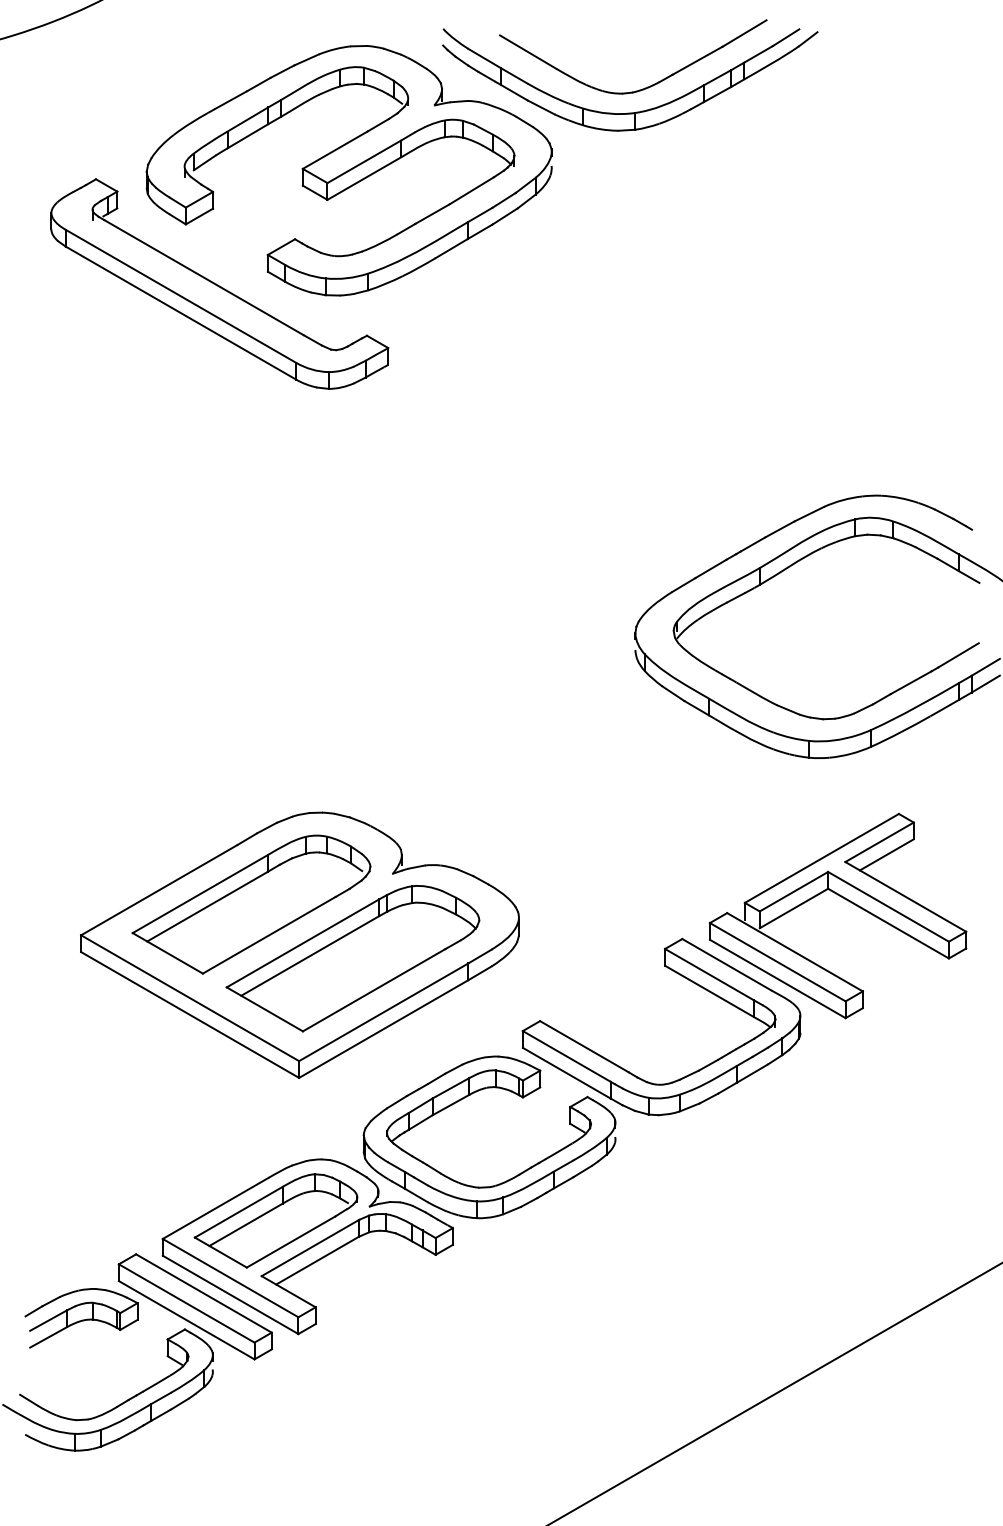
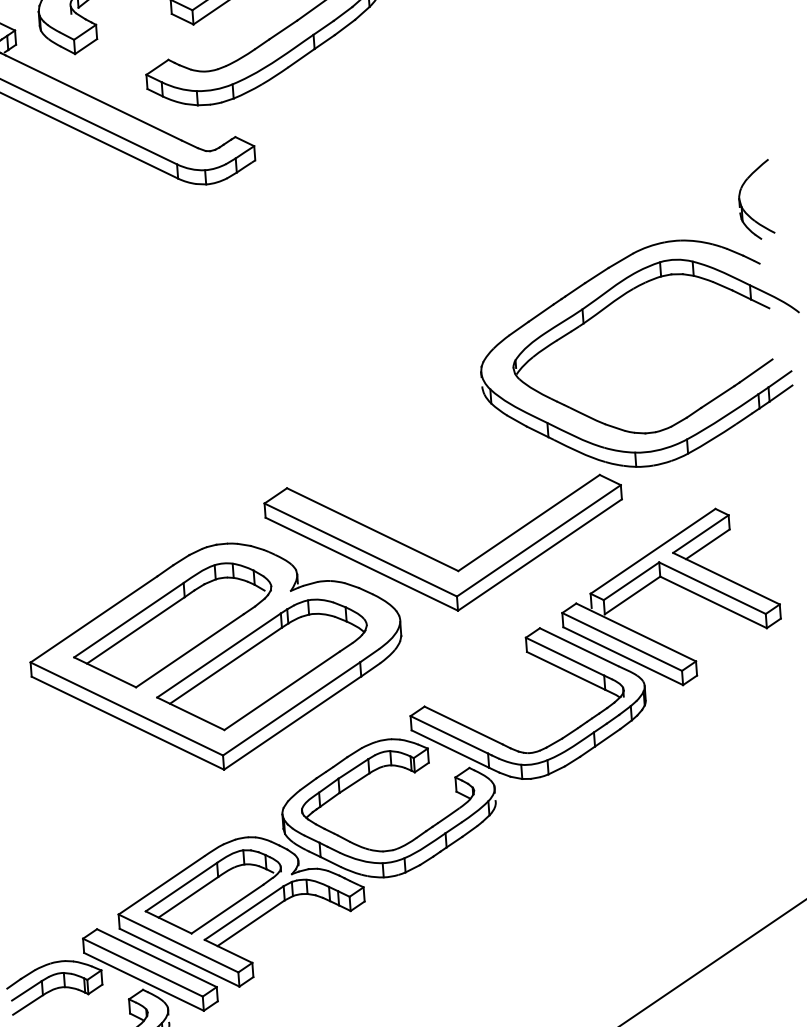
part: (955, 455) -> (741, 201), added
part: (567, 849) -> (437, 559), added

